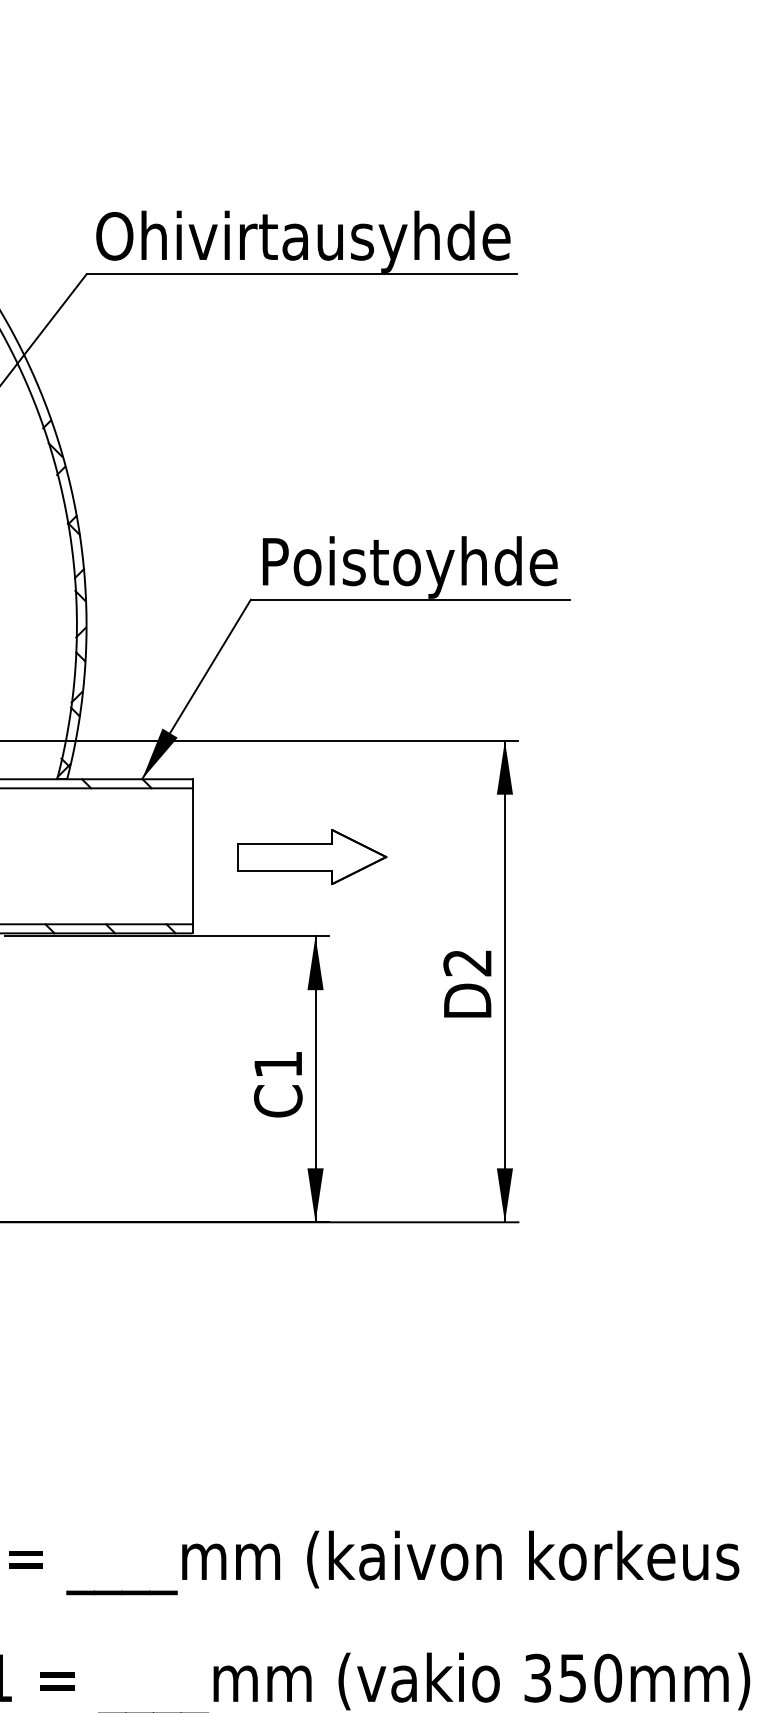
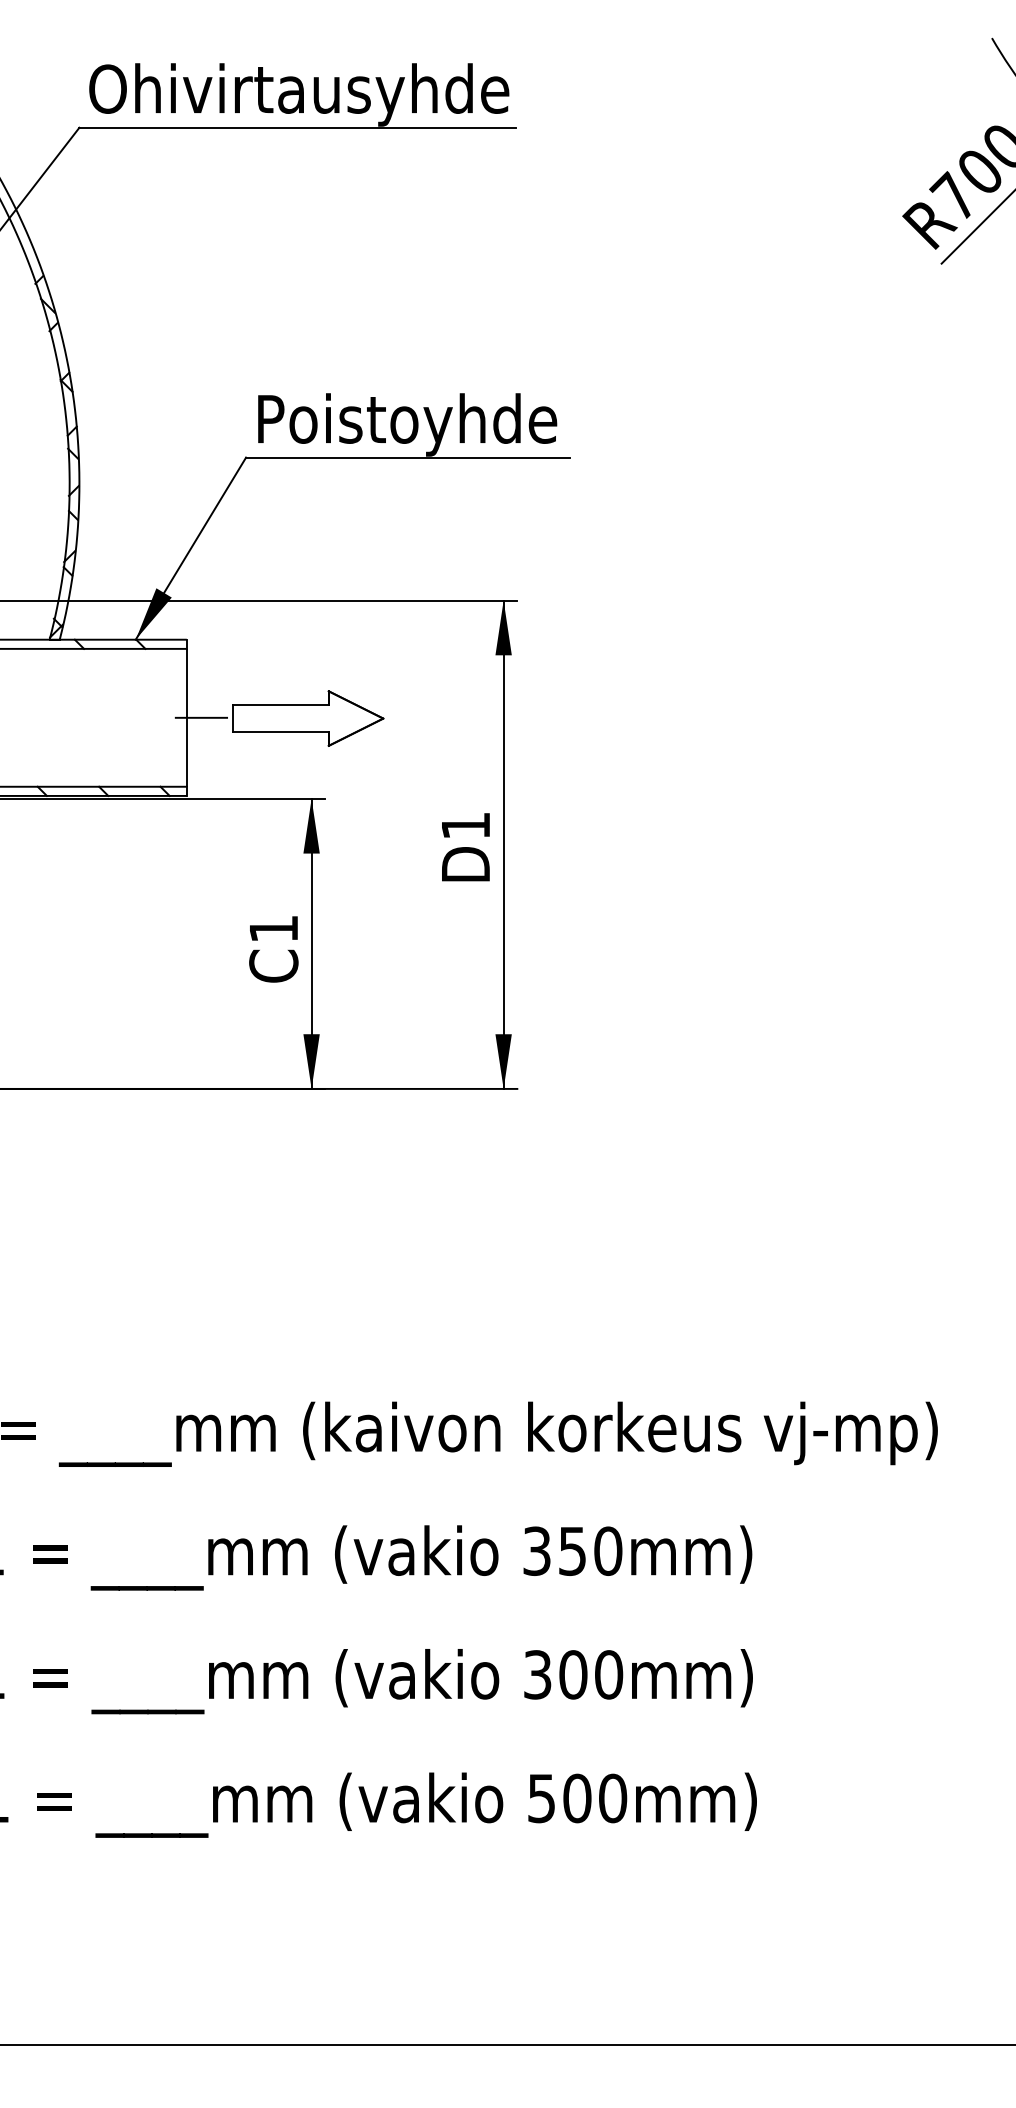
line: (206, 855) -> (201, 717), added
text: (467, 963) -> (465, 826), D2 -> D1

